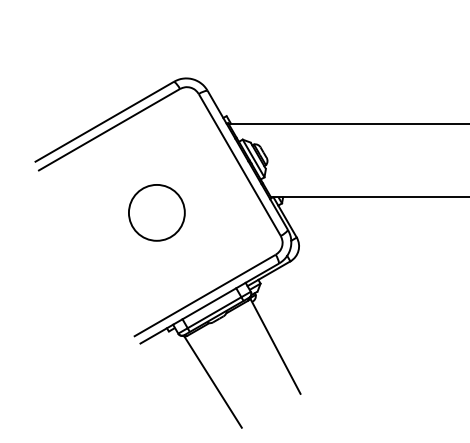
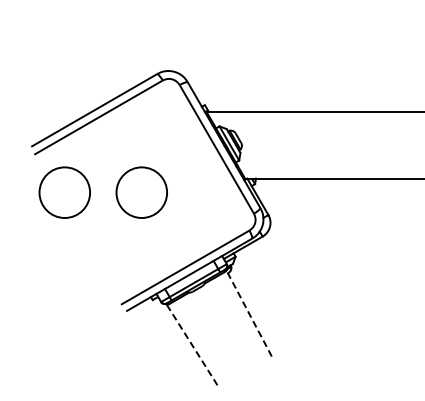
circle: (71, 212) -> (64, 192), added
line: (275, 346) -> (249, 313), solid -> dashed
line: (212, 382) -> (192, 346), solid -> dashed

